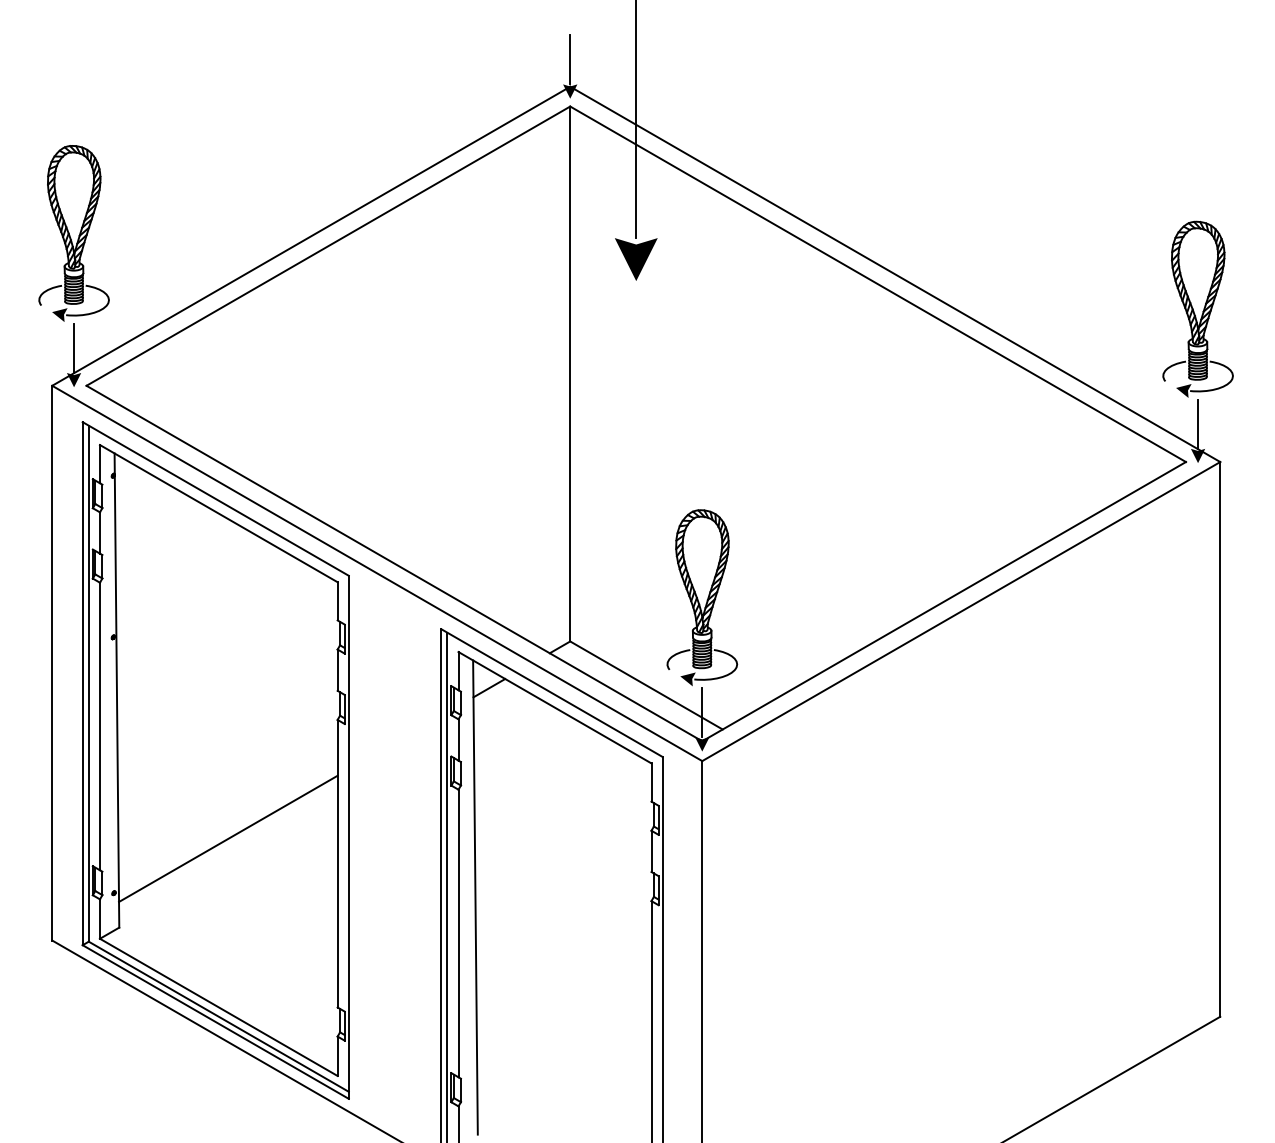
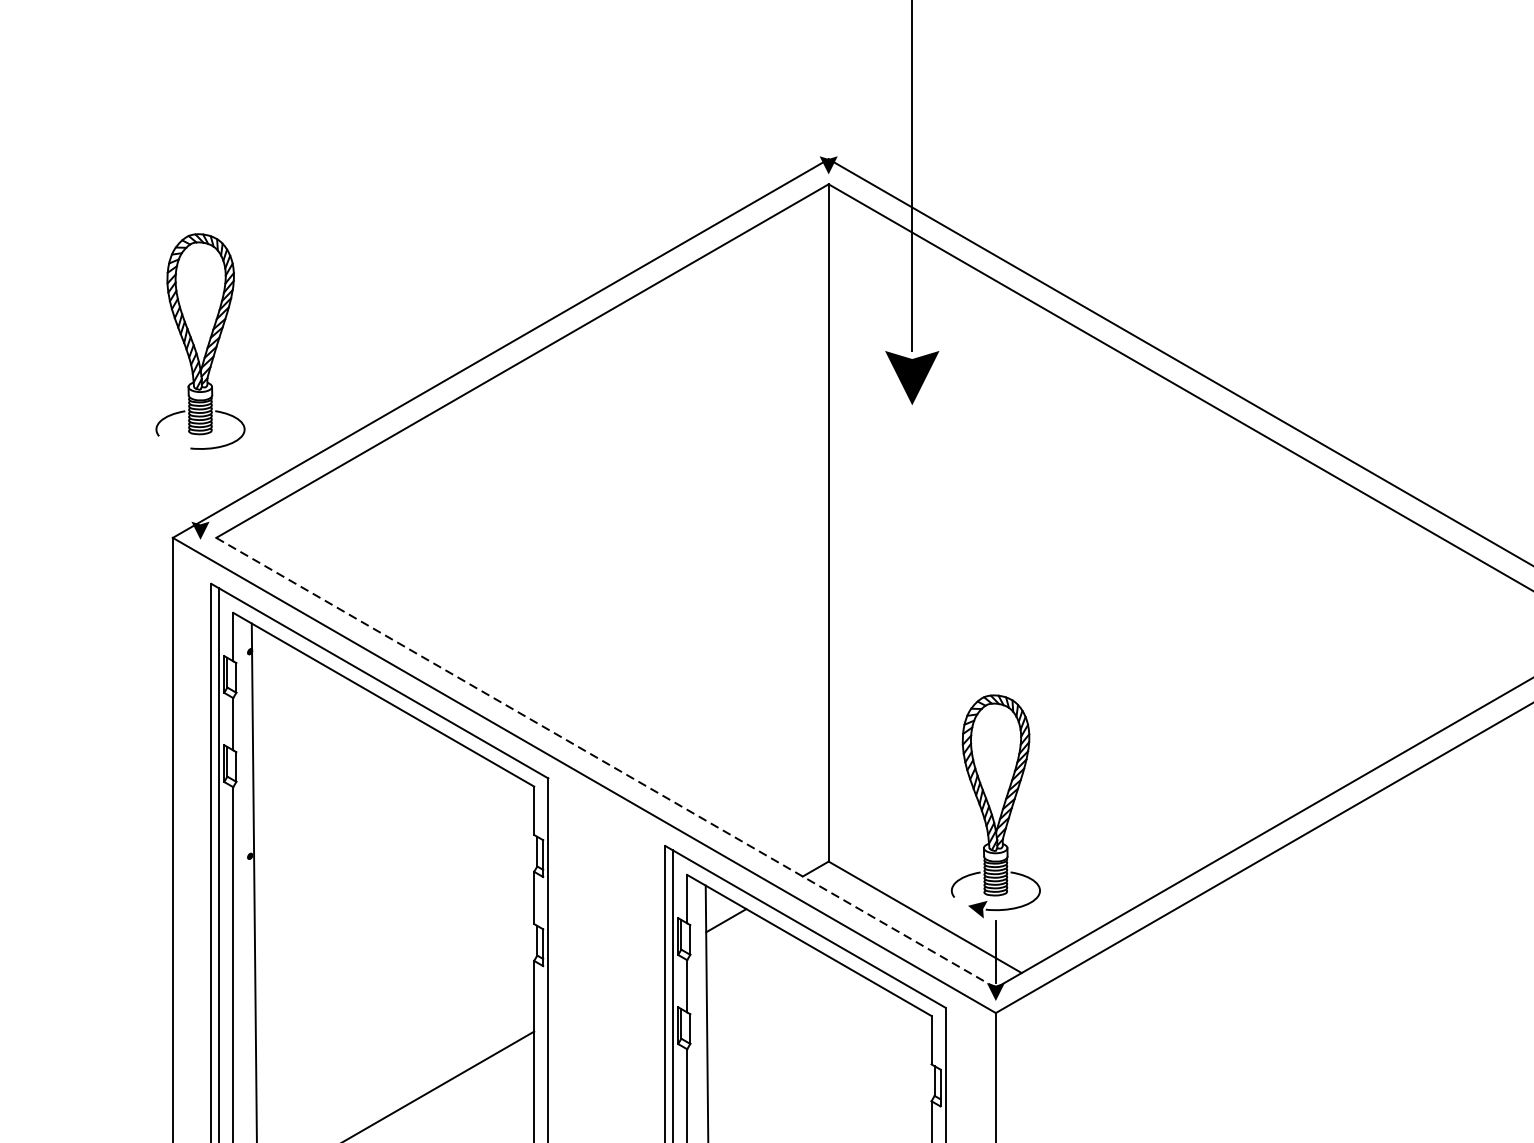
line: (570, 59) -> (829, 124), removed
fill: (59, 315) -> (182, 448), removed
line: (74, 347) -> (201, 489), removed
line: (394, 563) -> (606, 762), solid -> dashed

